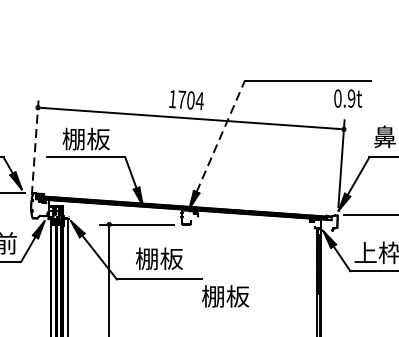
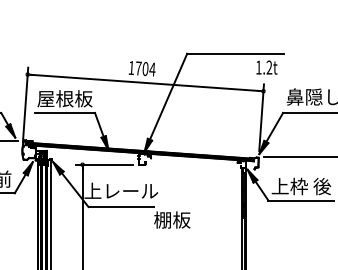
text: (345, 98) -> (264, 67), 0.9t -> 1.2t
line: (220, 136) -> (168, 96), dashed -> solid
text: (85, 138) -> (64, 98), 棚板 -> 屋根板
line: (35, 146) -> (25, 104), dashed -> solid
text: (158, 258) -> (120, 190), 棚板 -> 上レール

